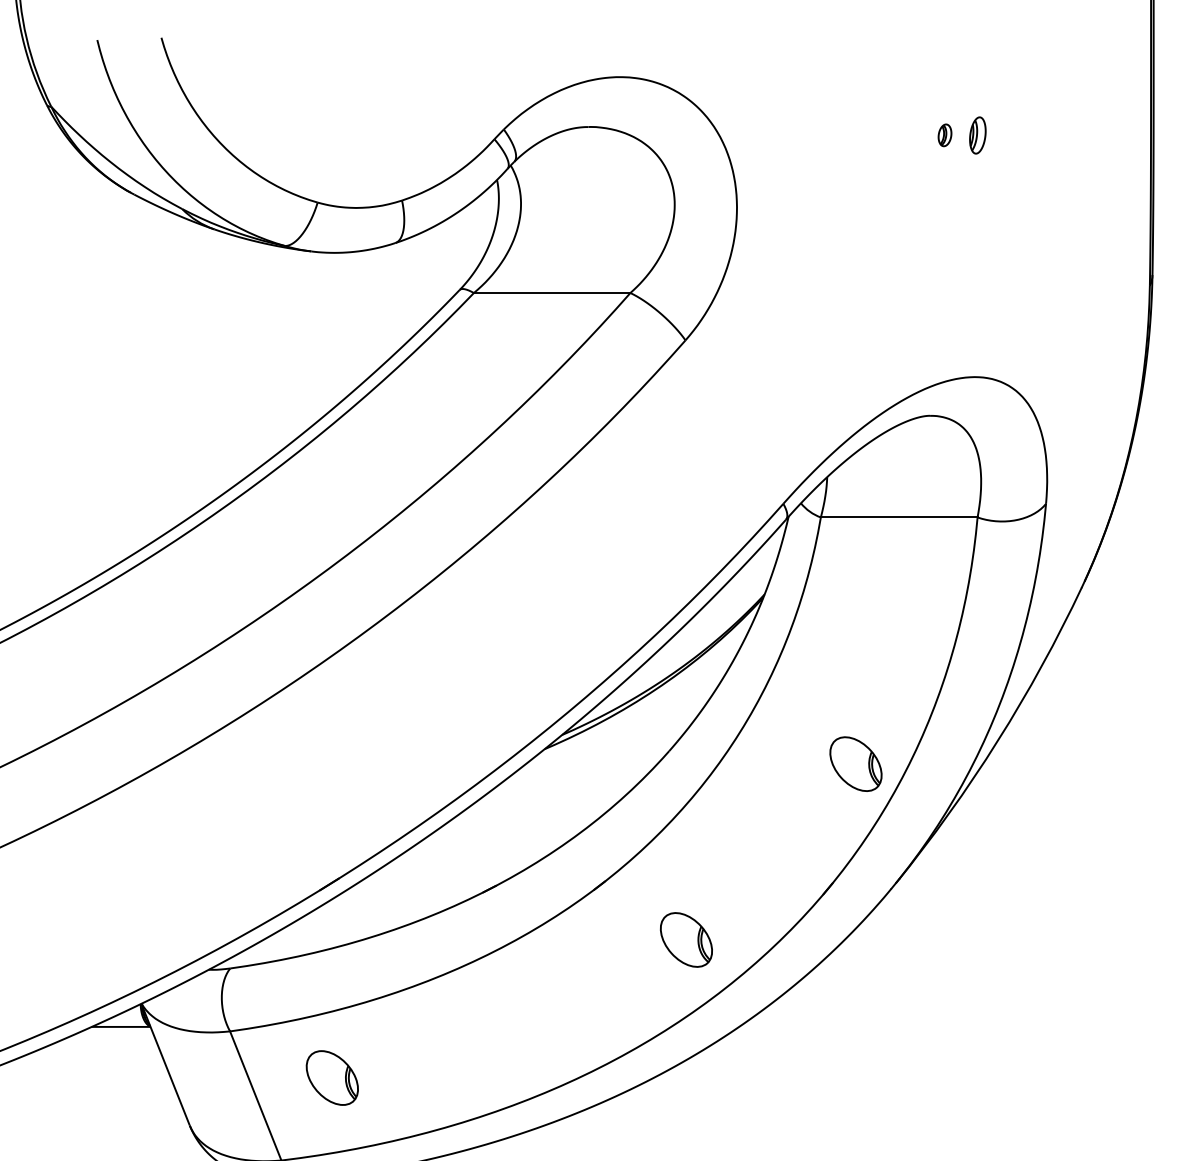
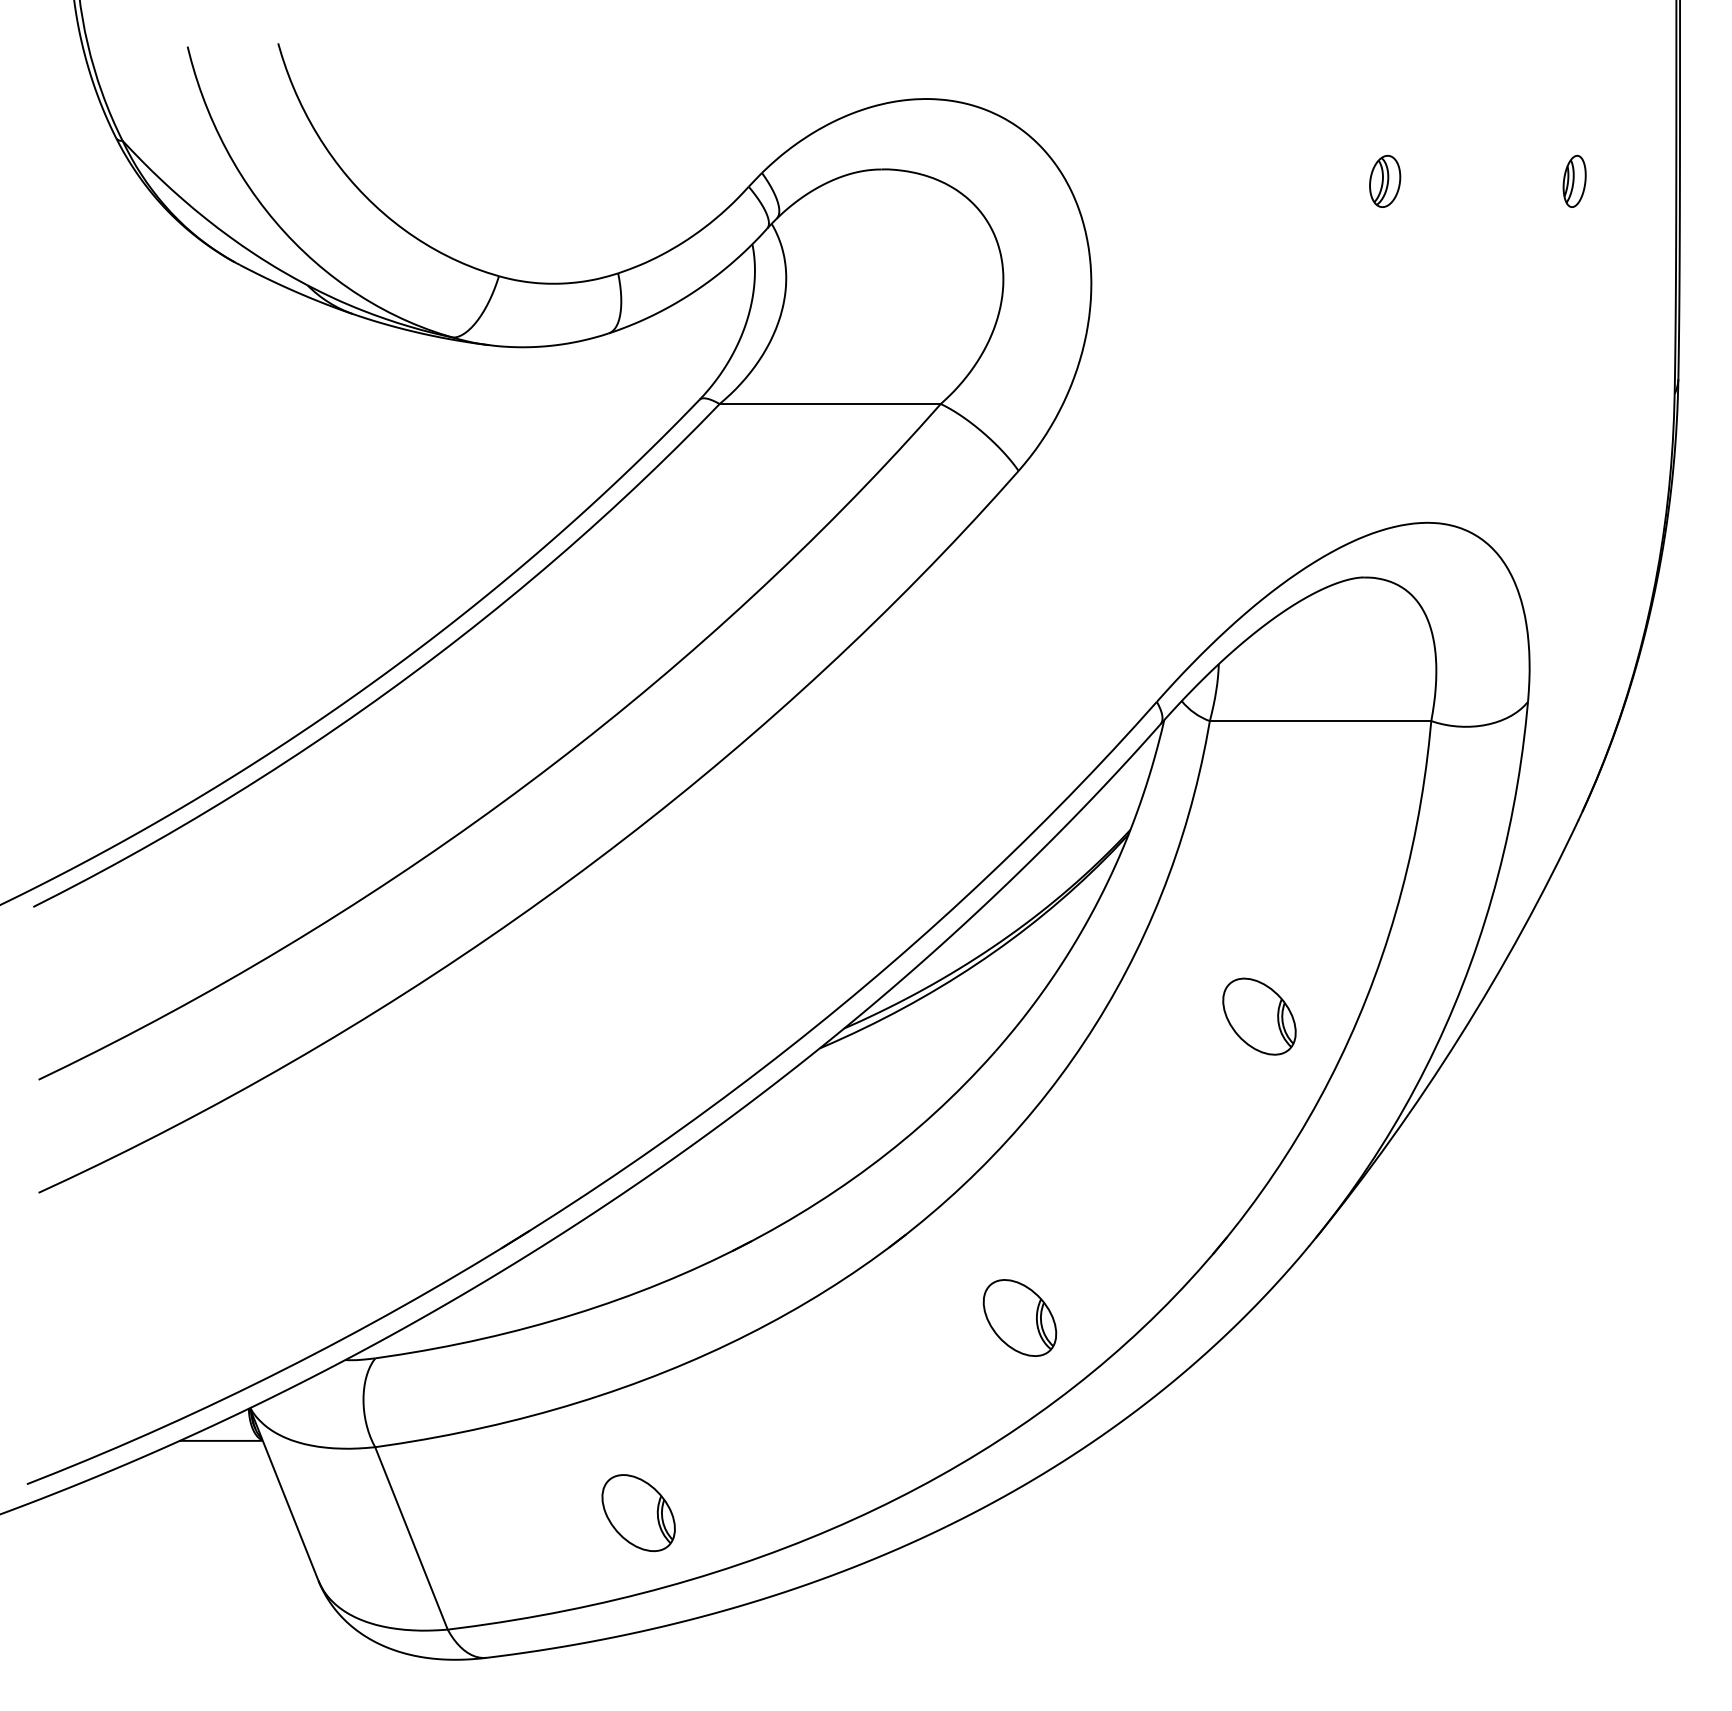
part: (945, 134) -> (1385, 180), size x1.67
part: (977, 134) -> (1574, 180), moved
part: (856, 764) -> (1259, 1016), moved
part: (332, 1077) -> (638, 1512), moved

